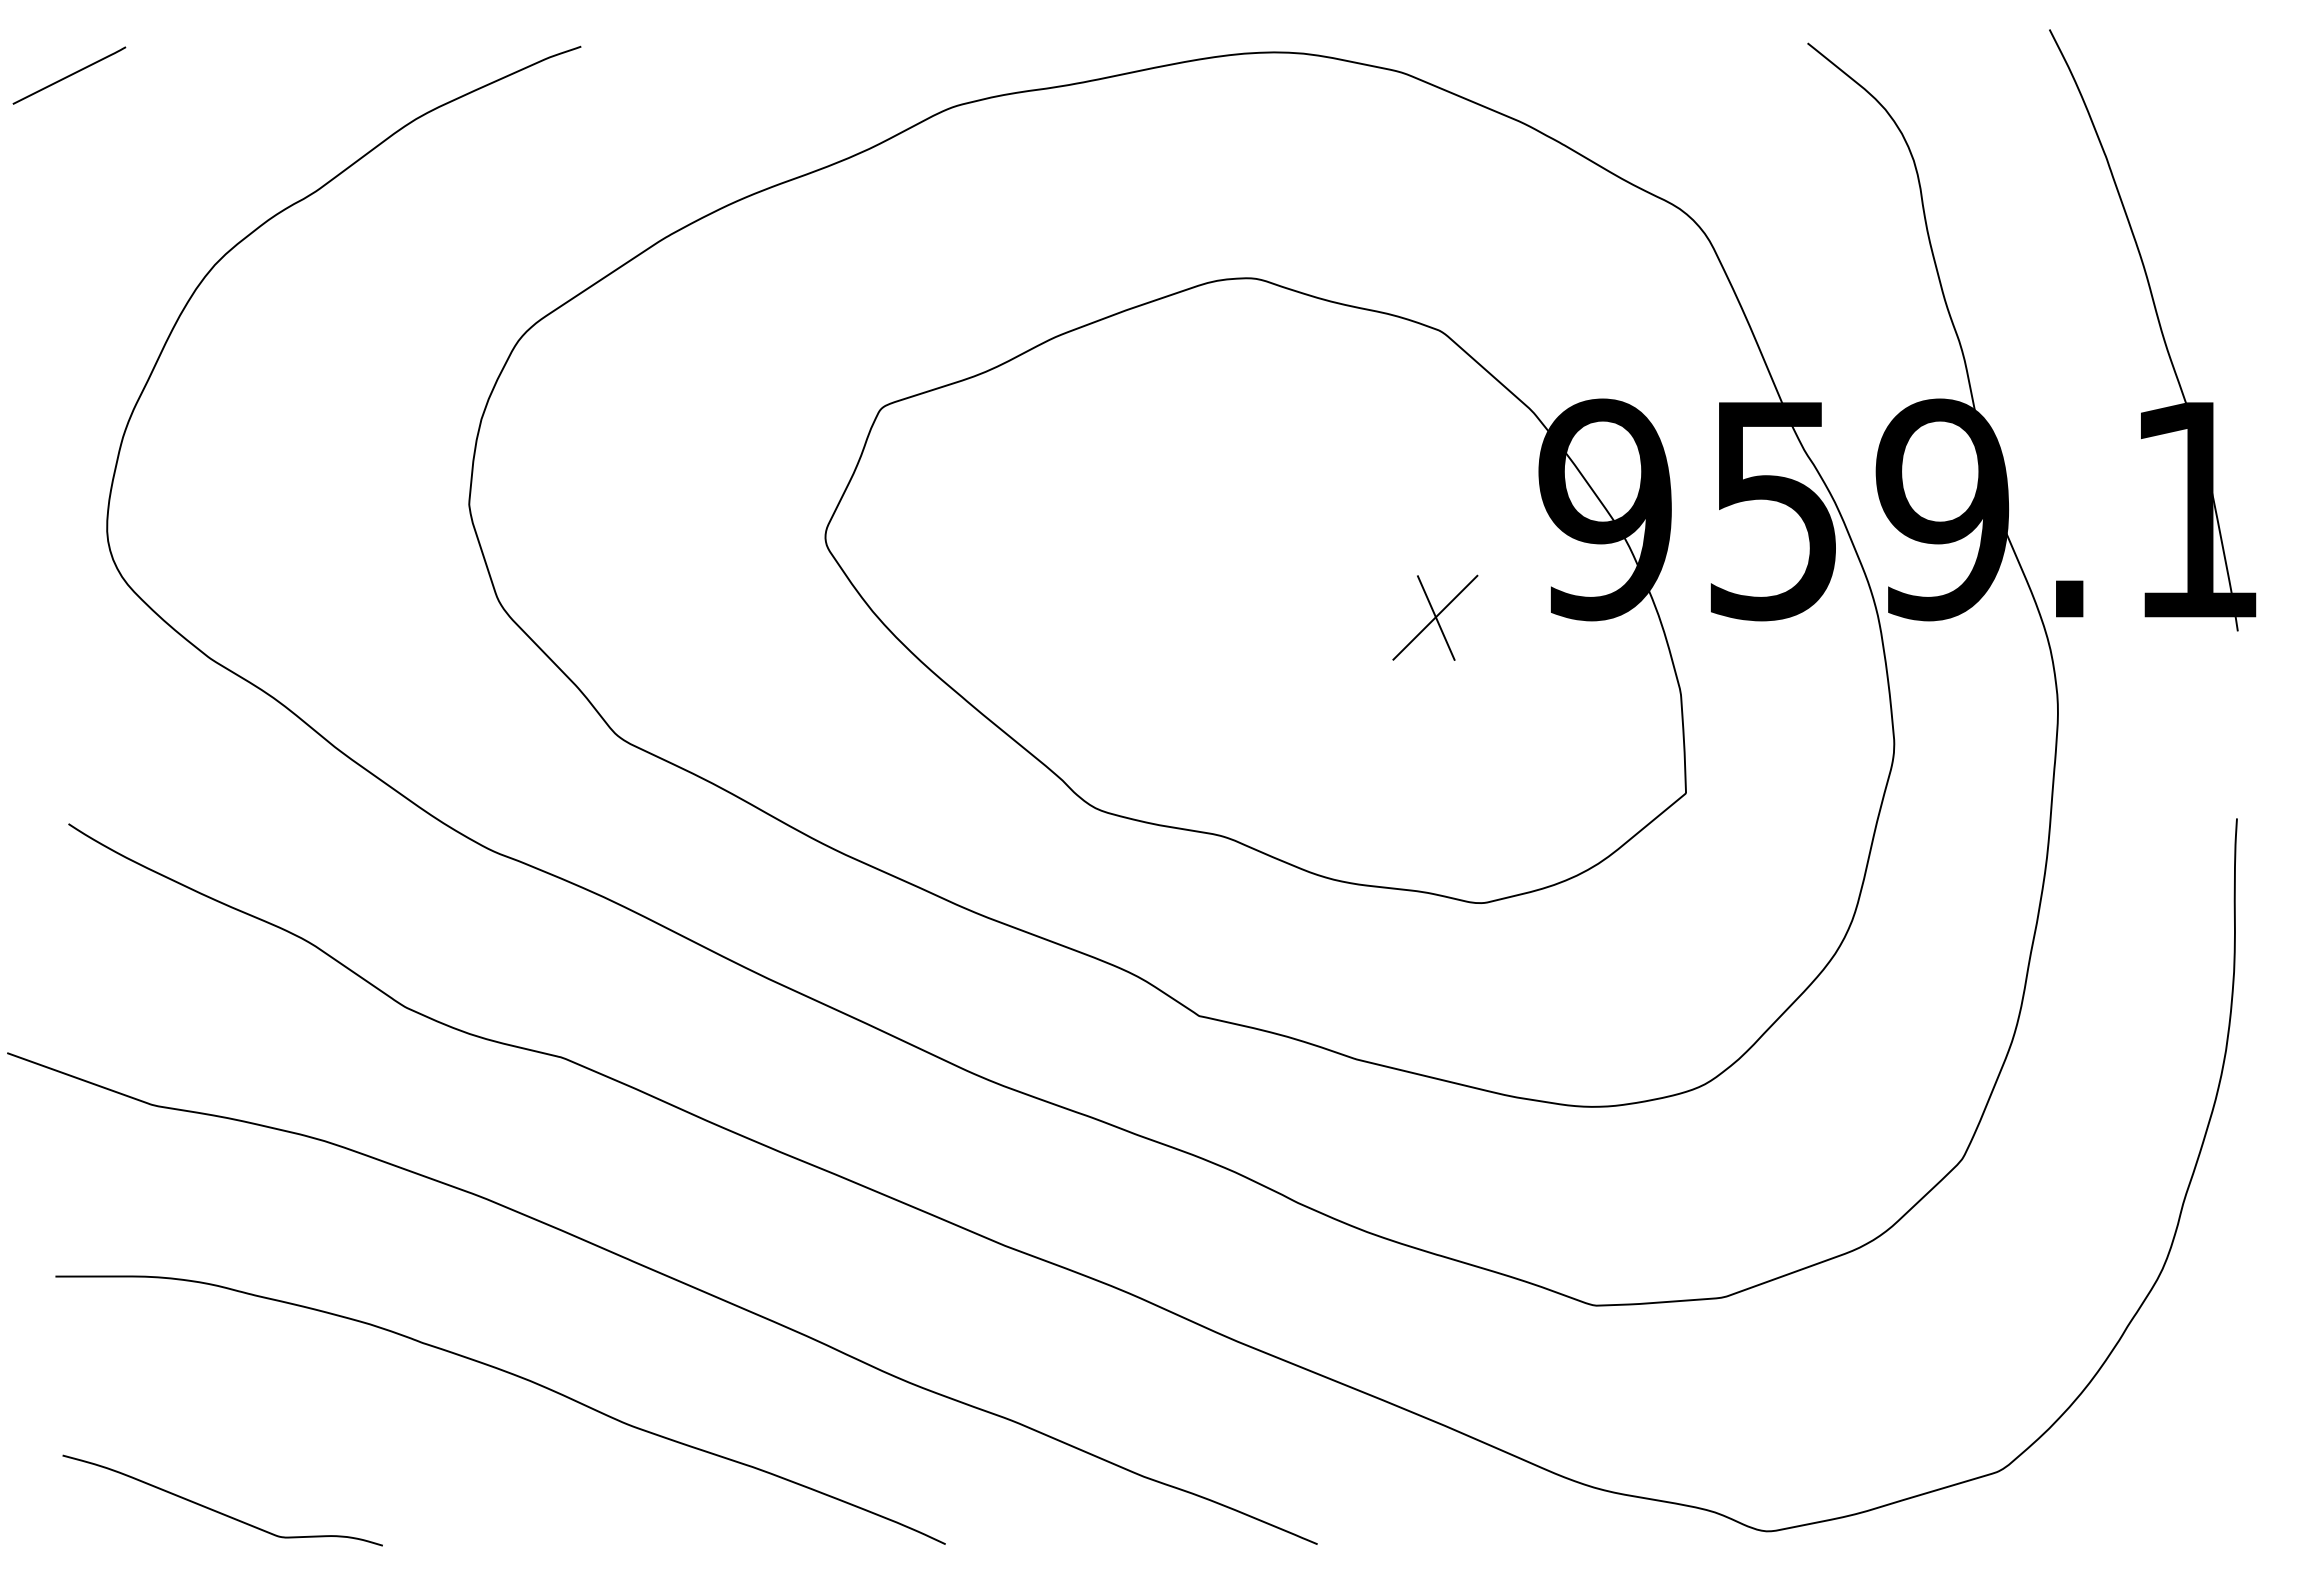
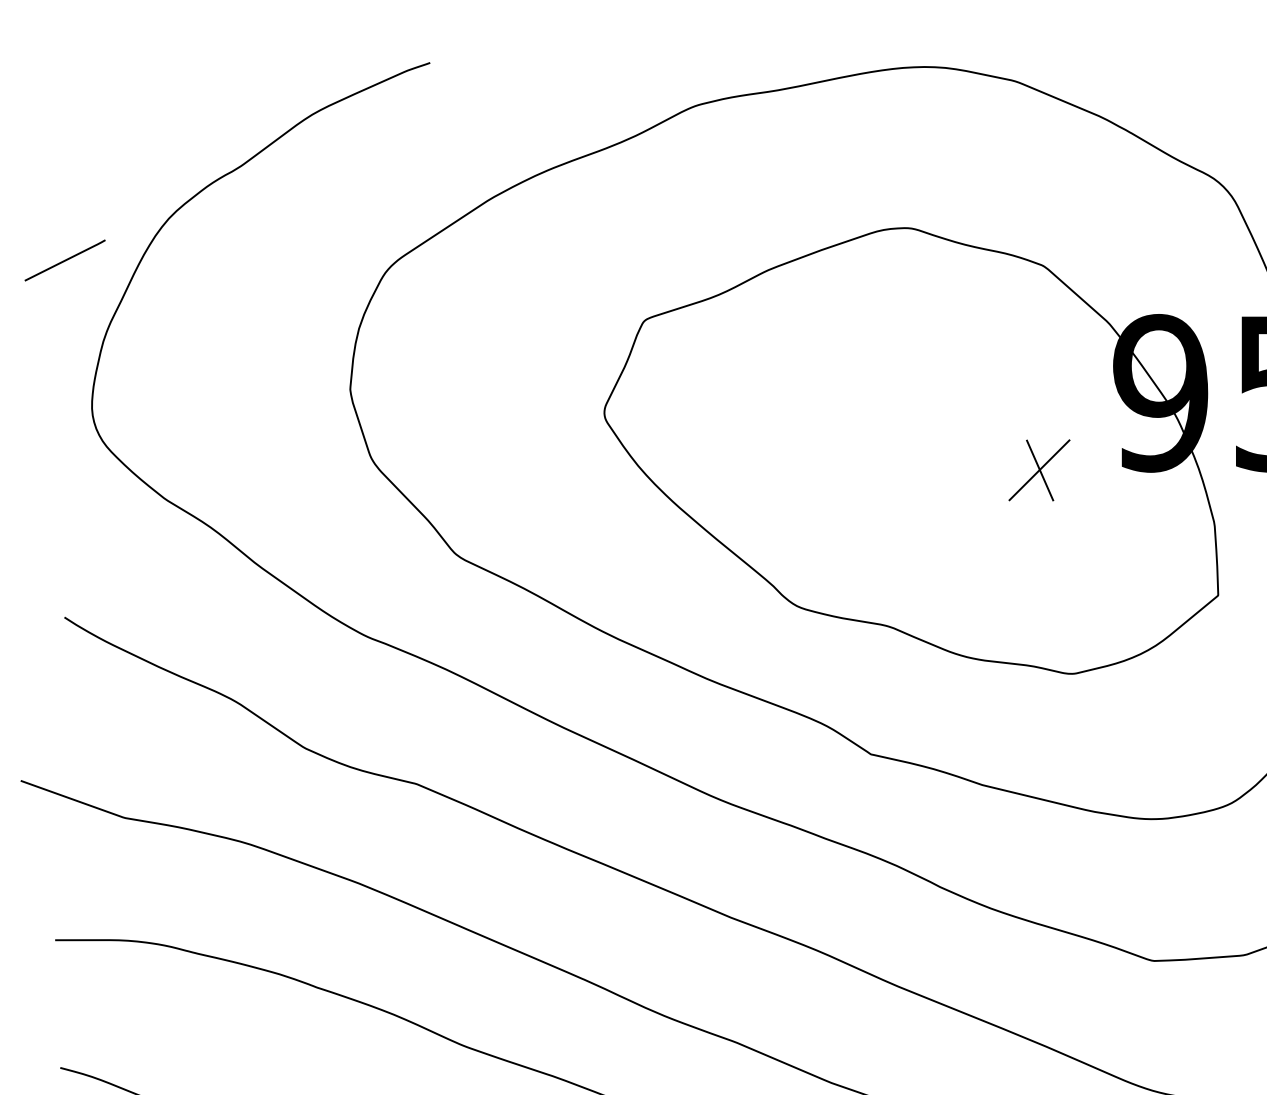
line: (69, 75) -> (65, 260), moved

